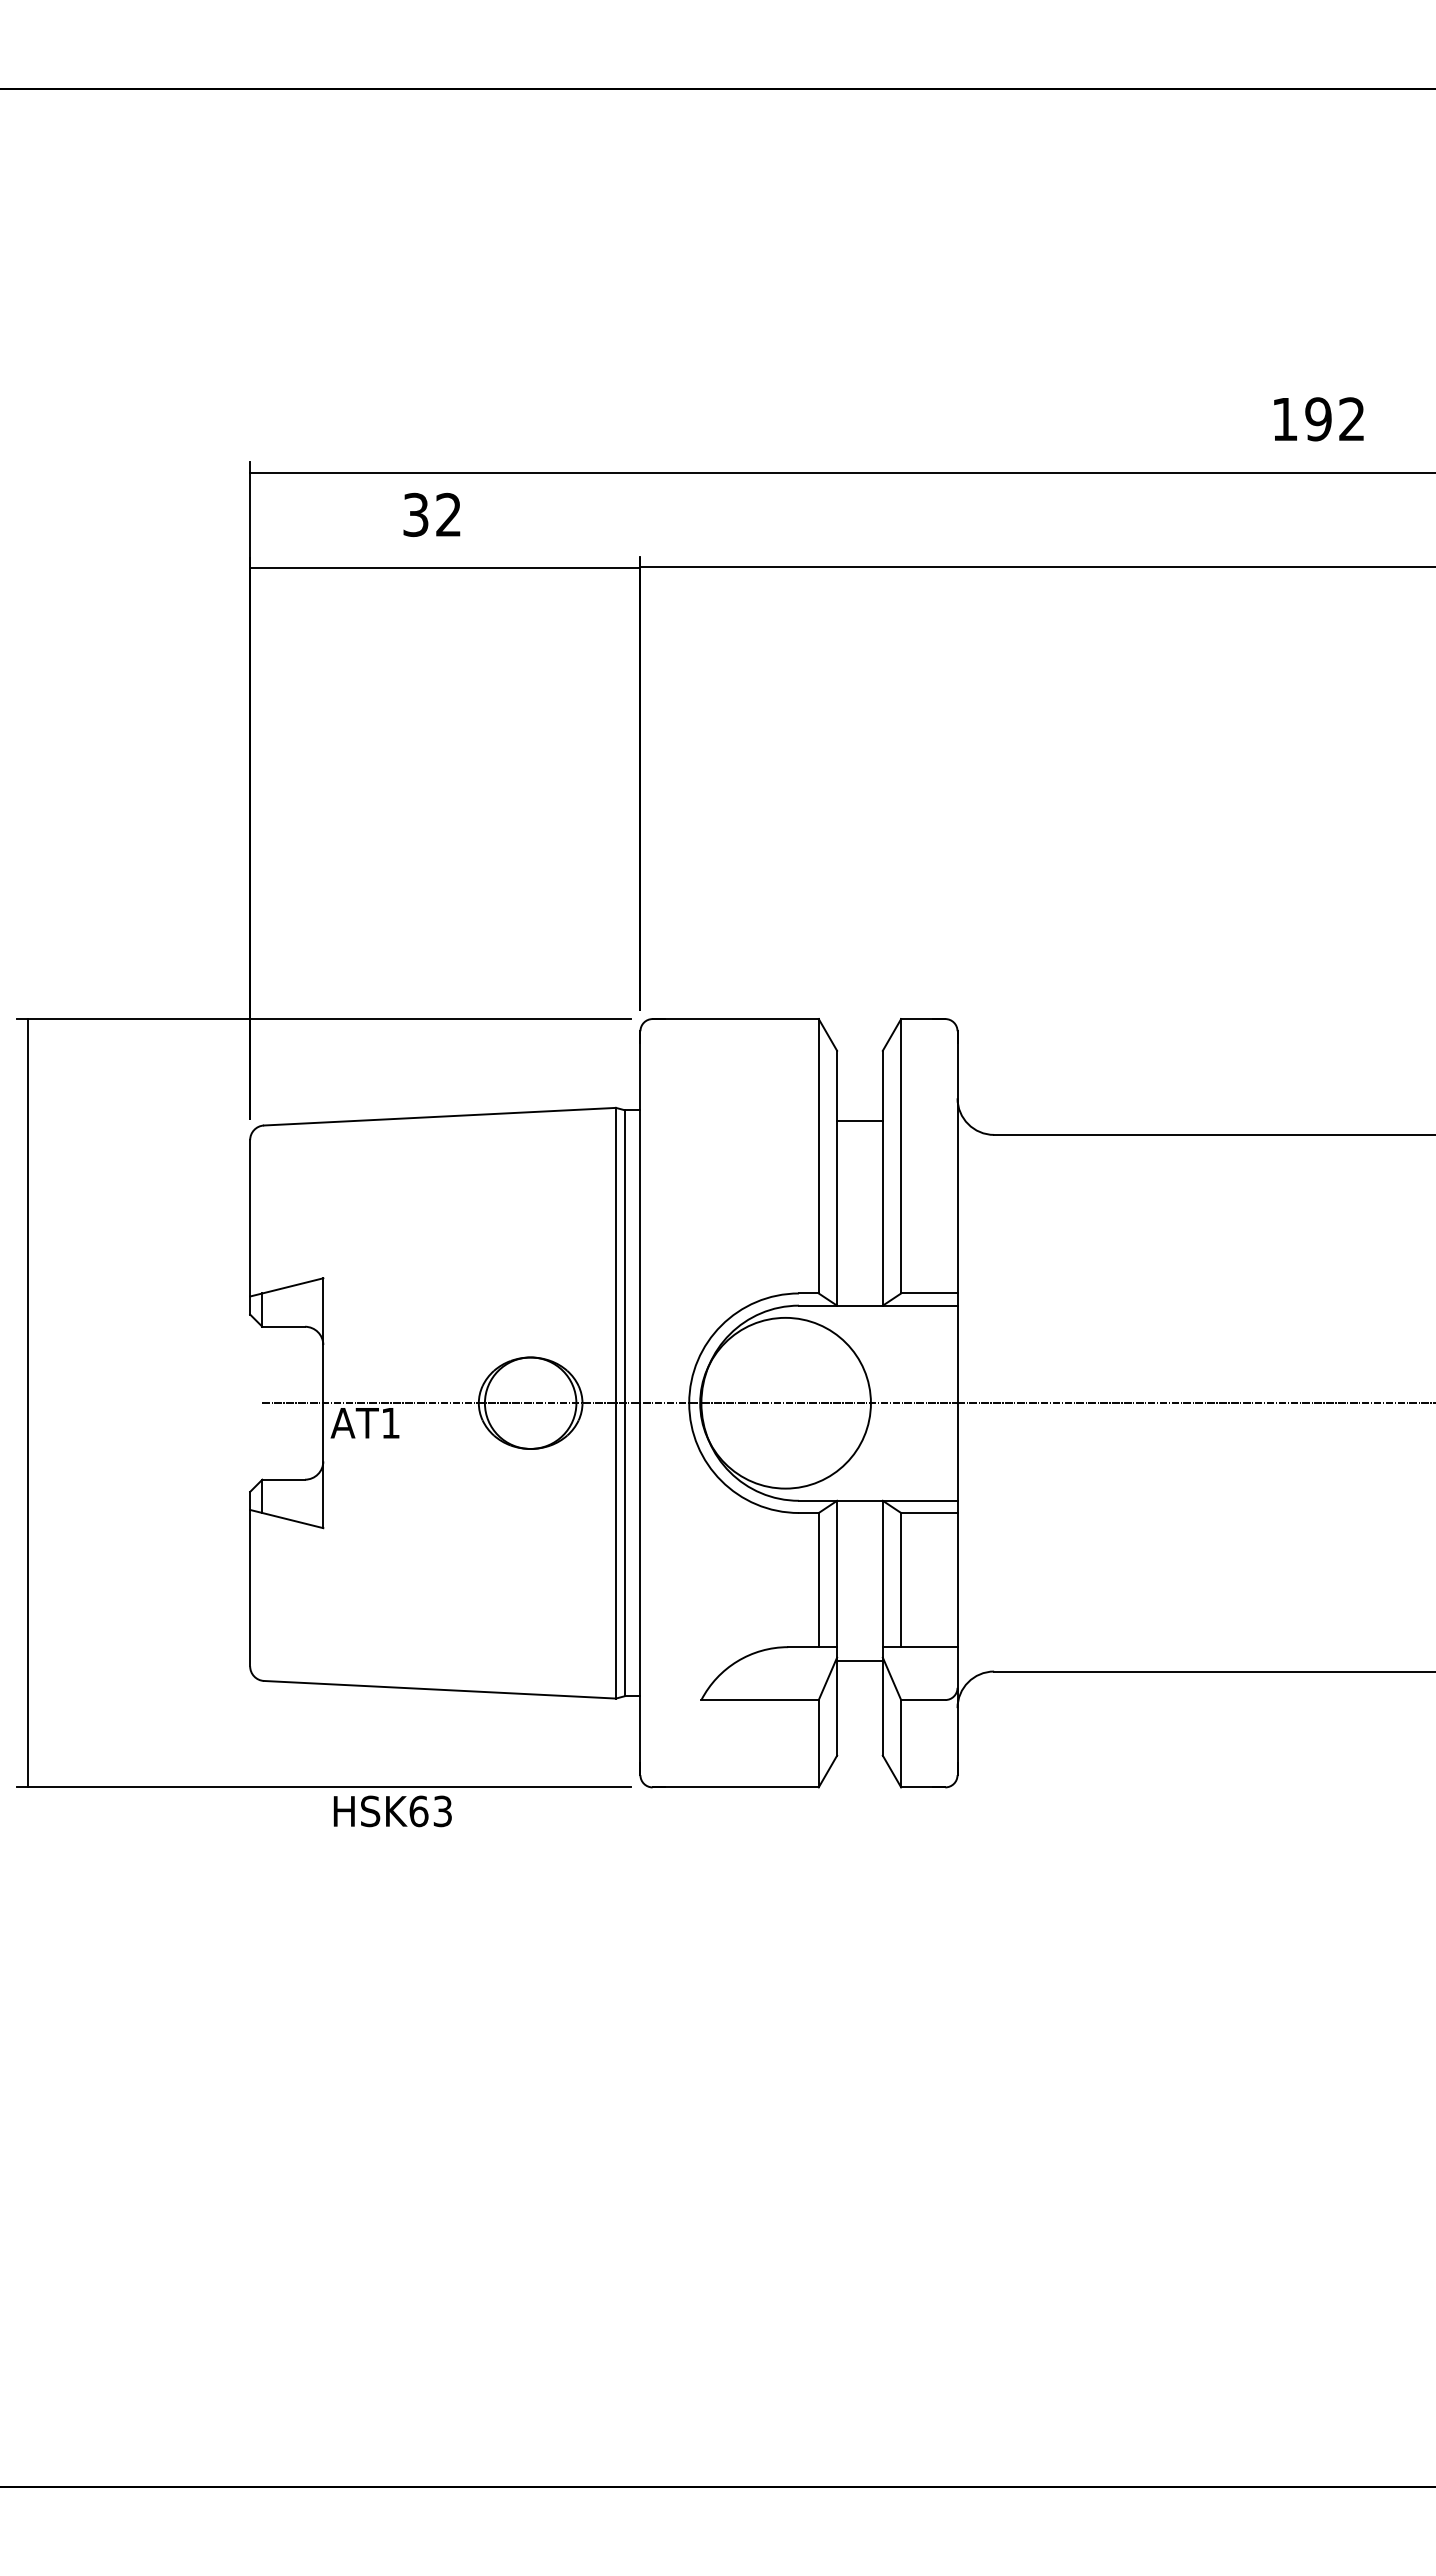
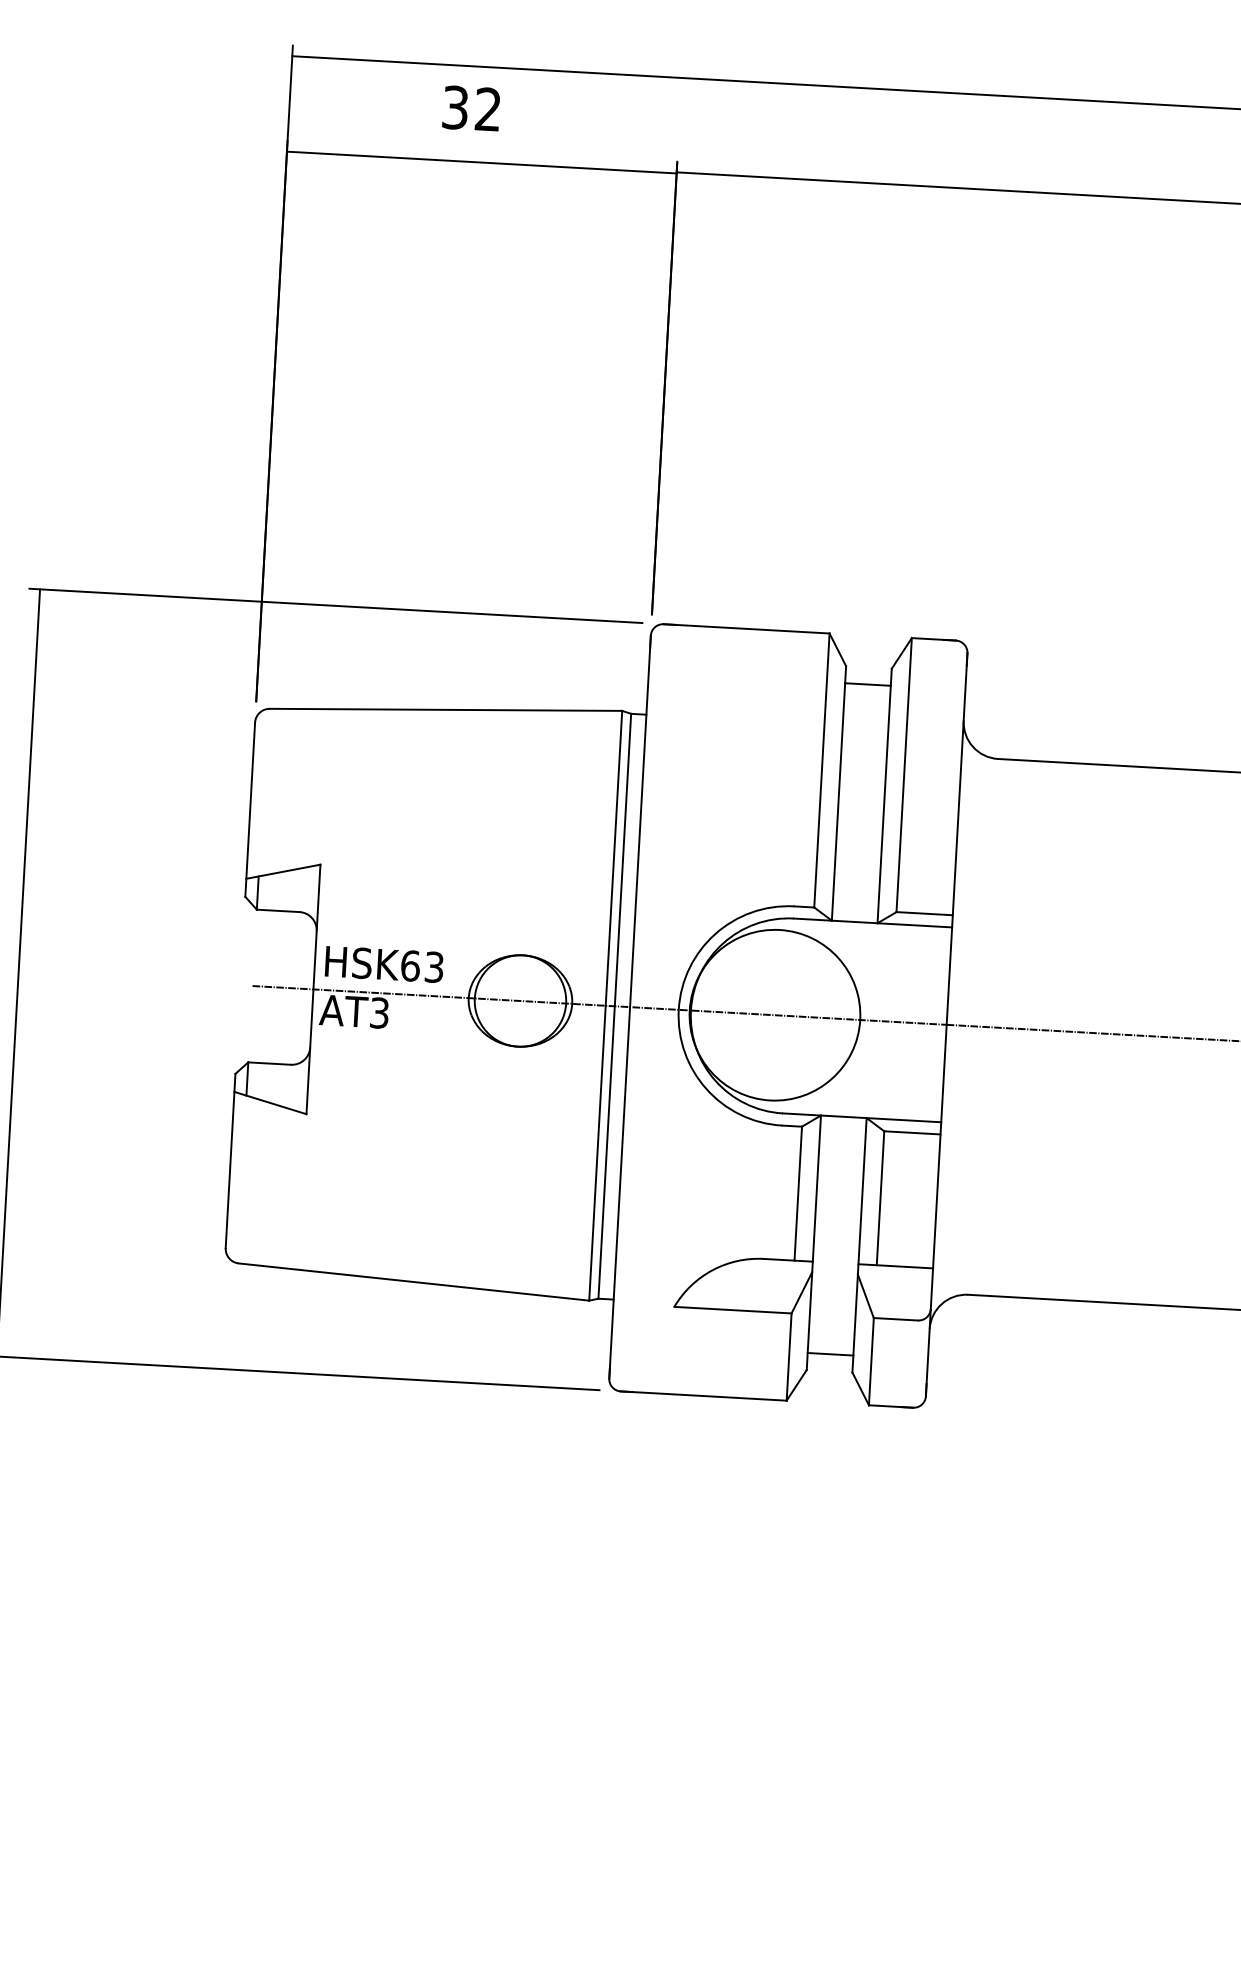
line: (859, 1120) -> (867, 684), moved
text: (390, 1422) -> (379, 1012), AT1 -> AT3
line: (859, 1660) -> (830, 1354), moved
text: (392, 1811) -> (384, 964), moved

